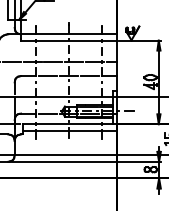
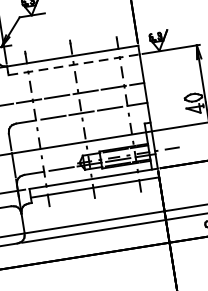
line: (69, 40) -> (74, 64), solid -> dashed

